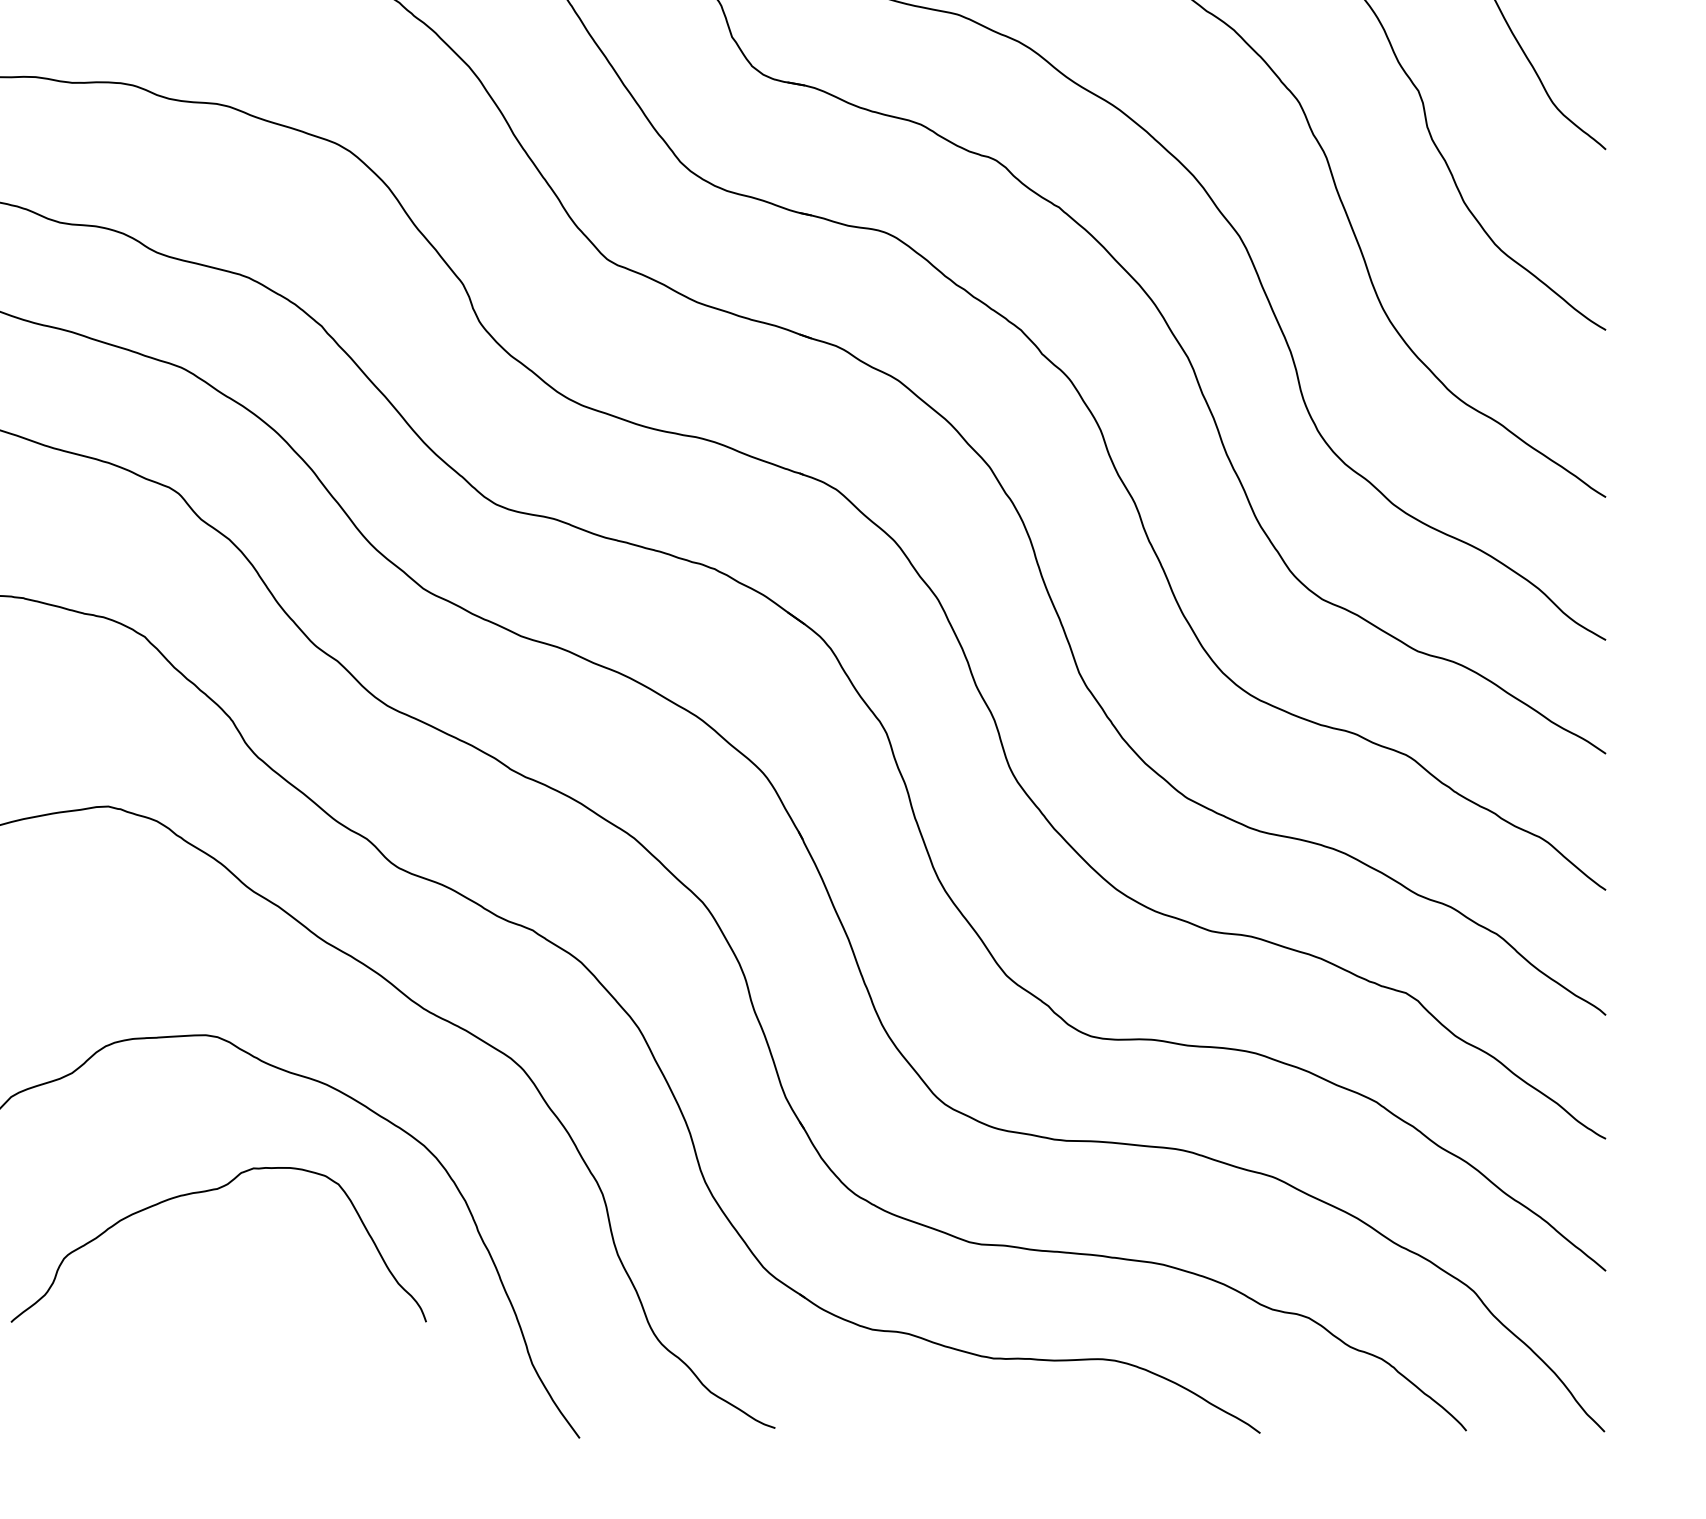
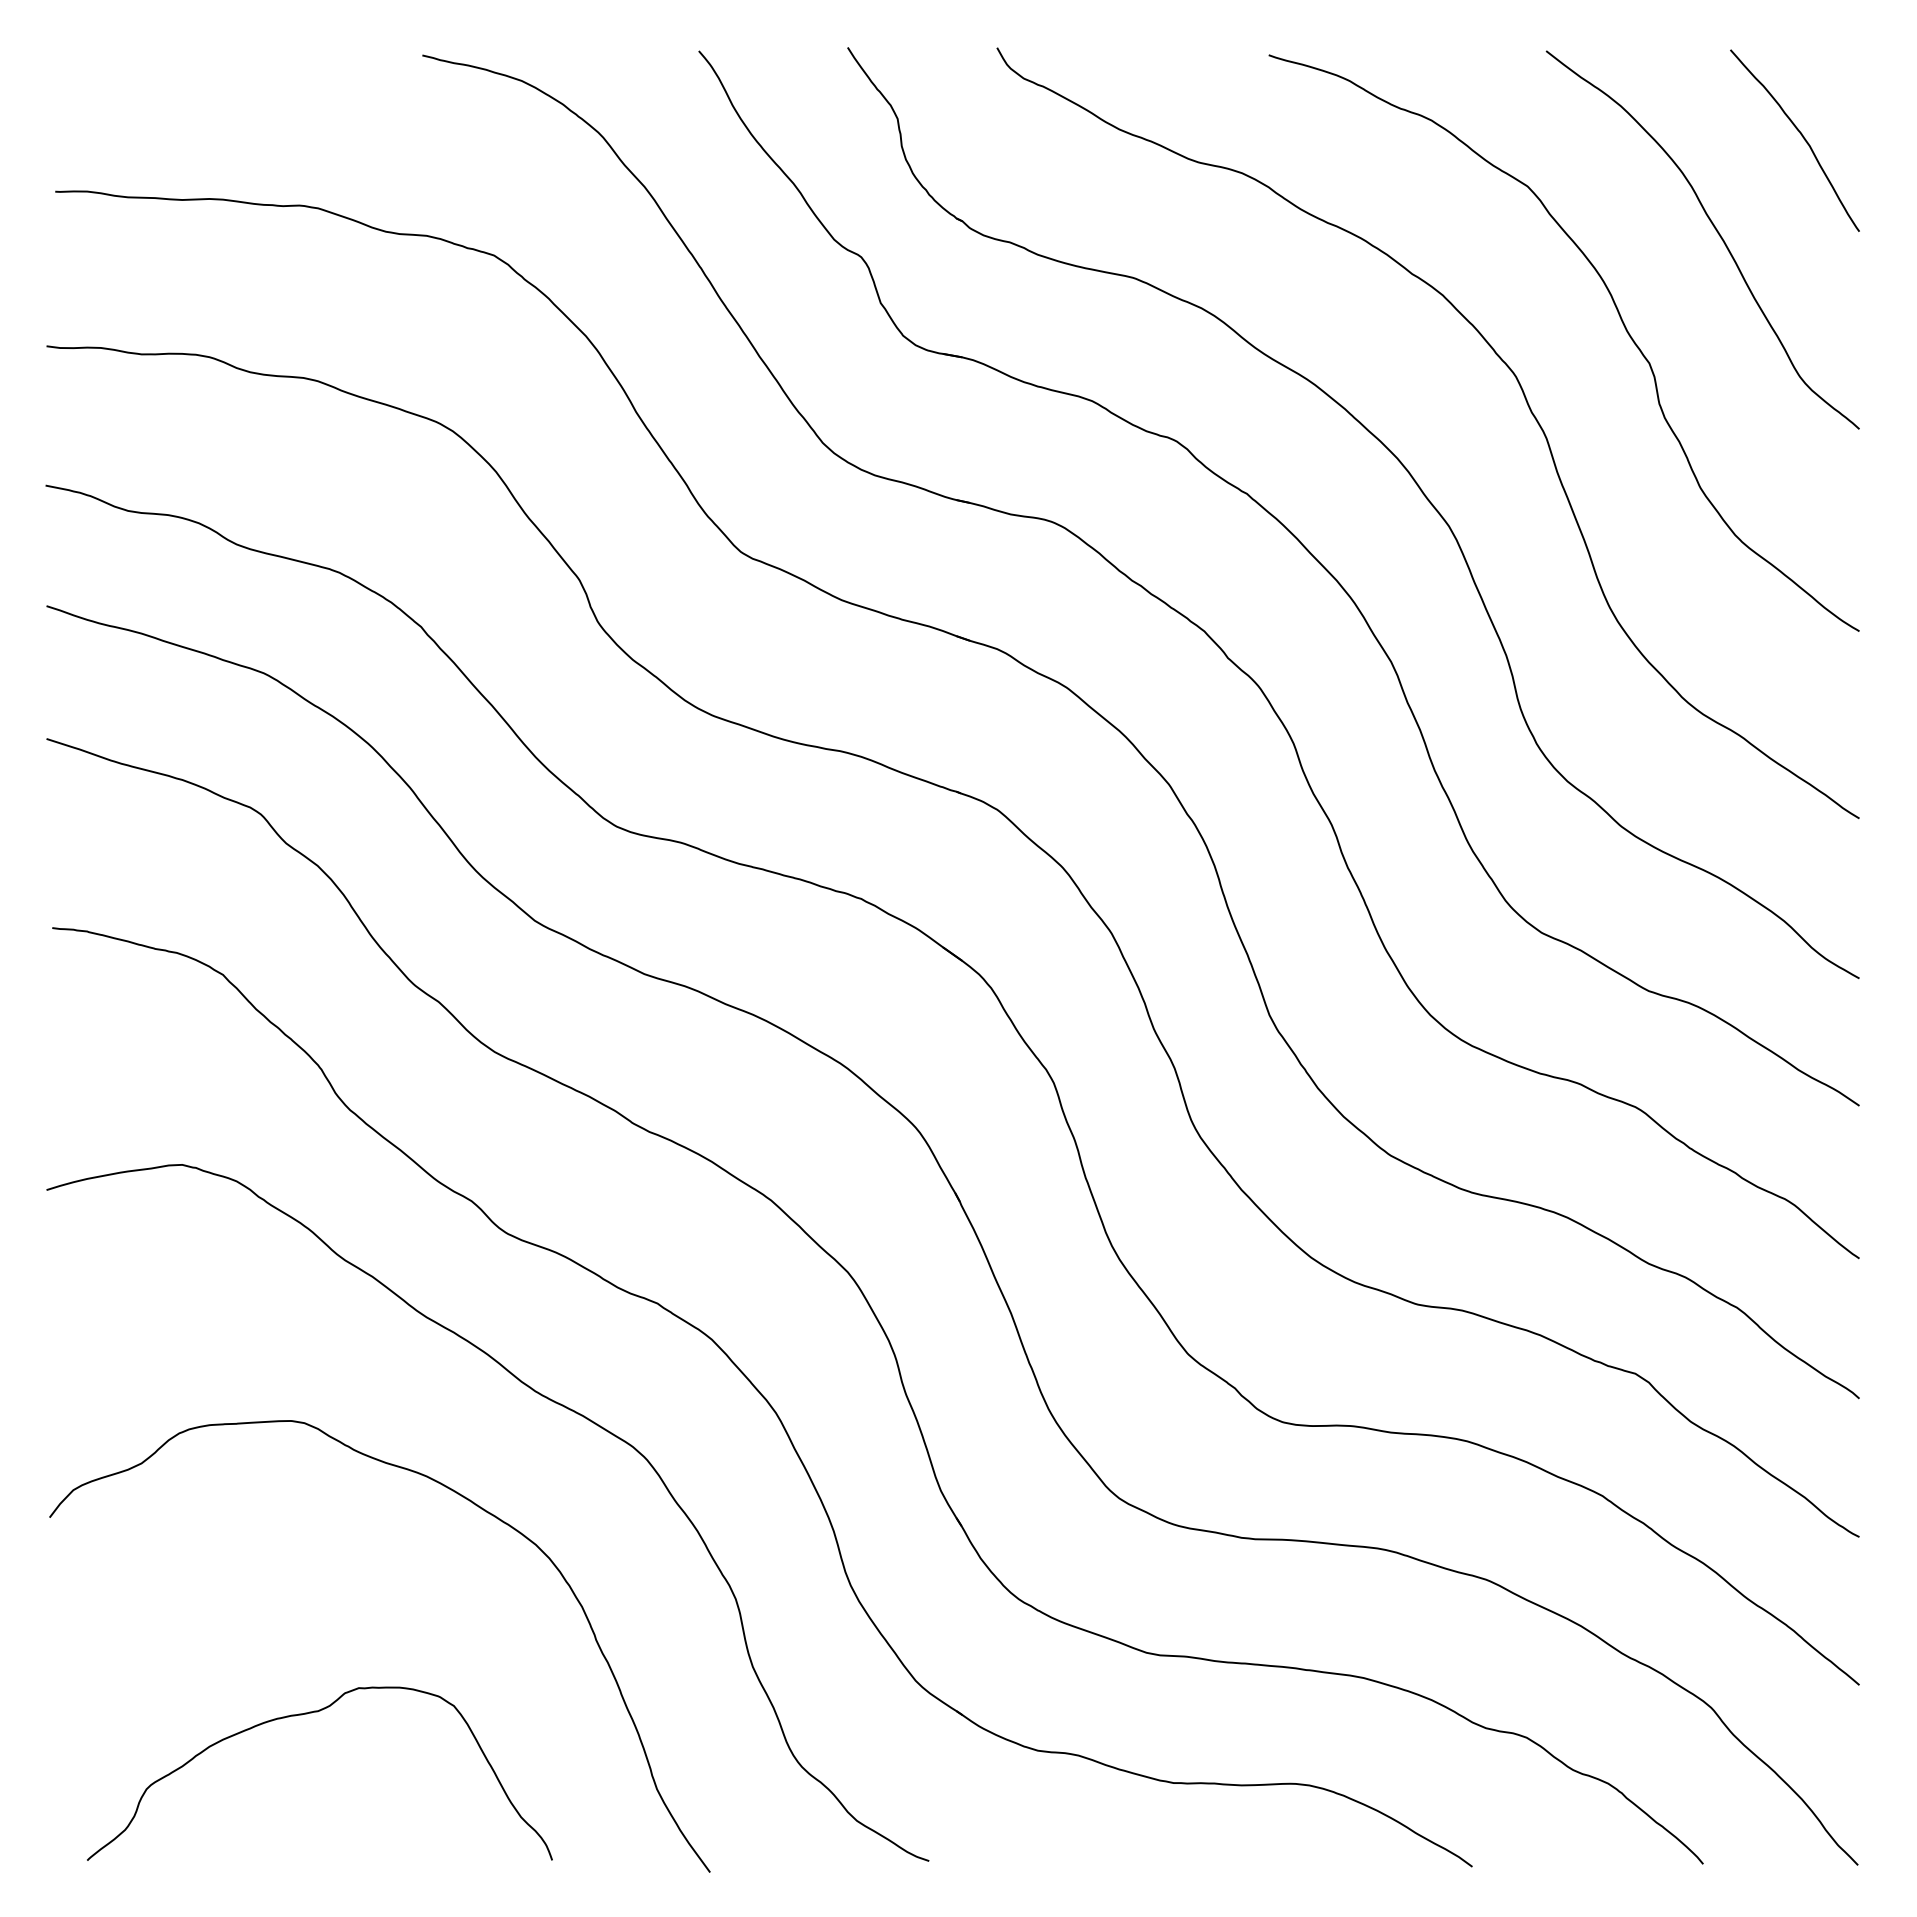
curve: (207, 1191) -> (307, 1714), moved

